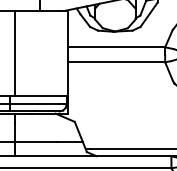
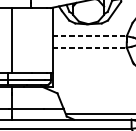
line: (117, 47) -> (90, 36), solid -> dashed
line: (117, 62) -> (90, 47), solid -> dashed

